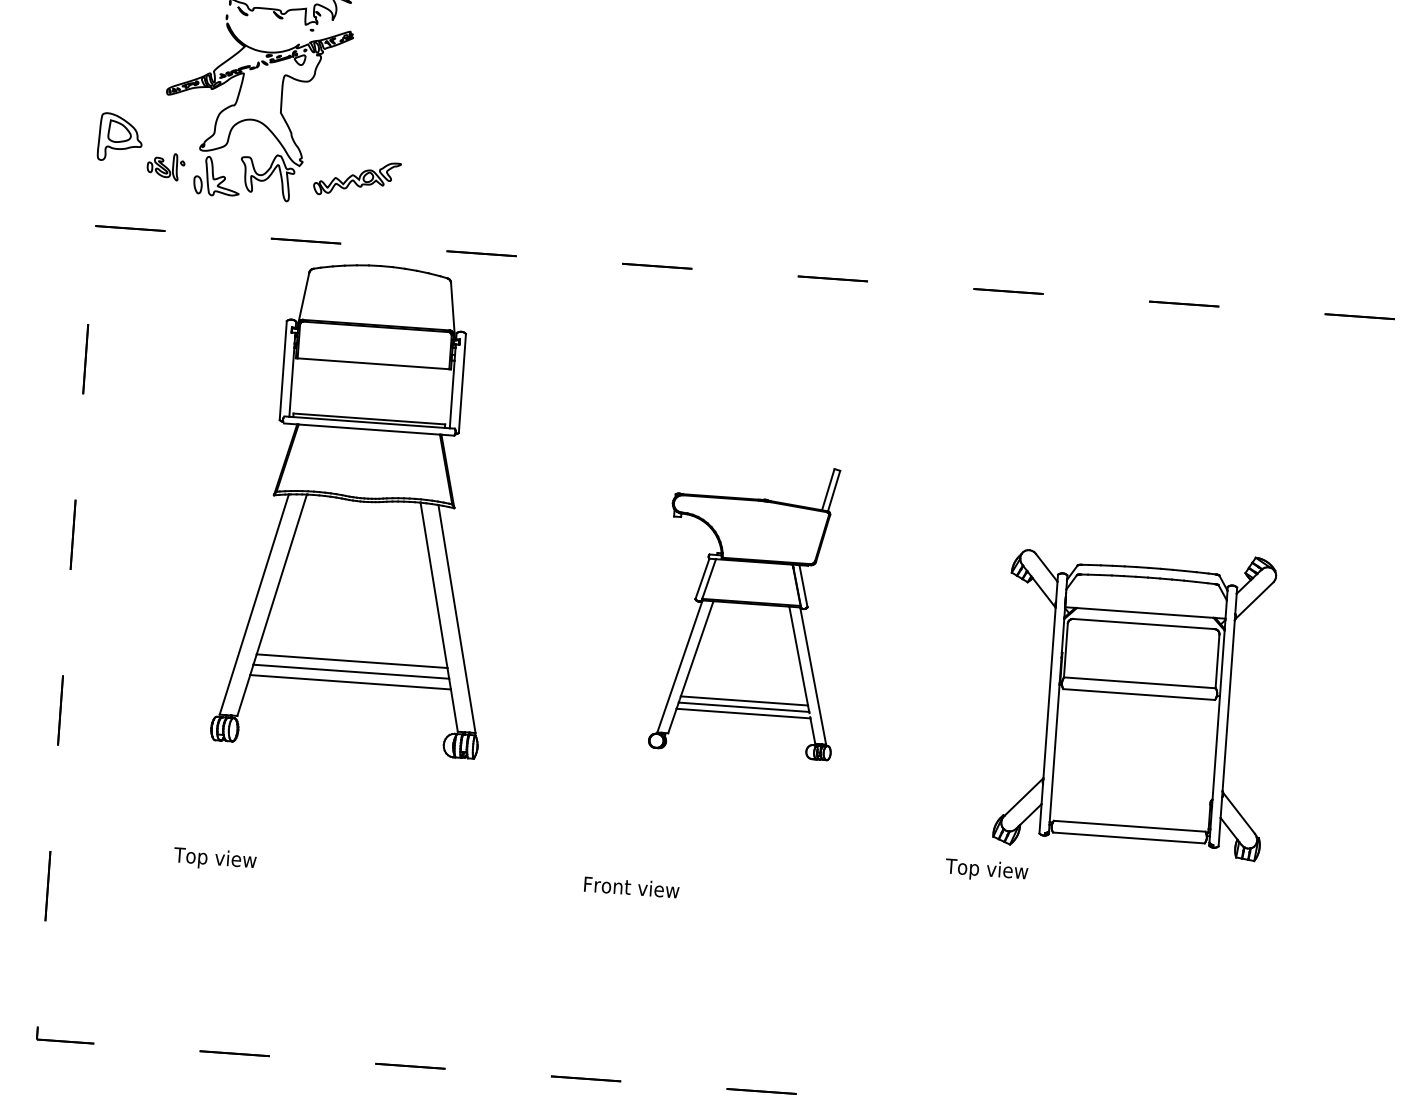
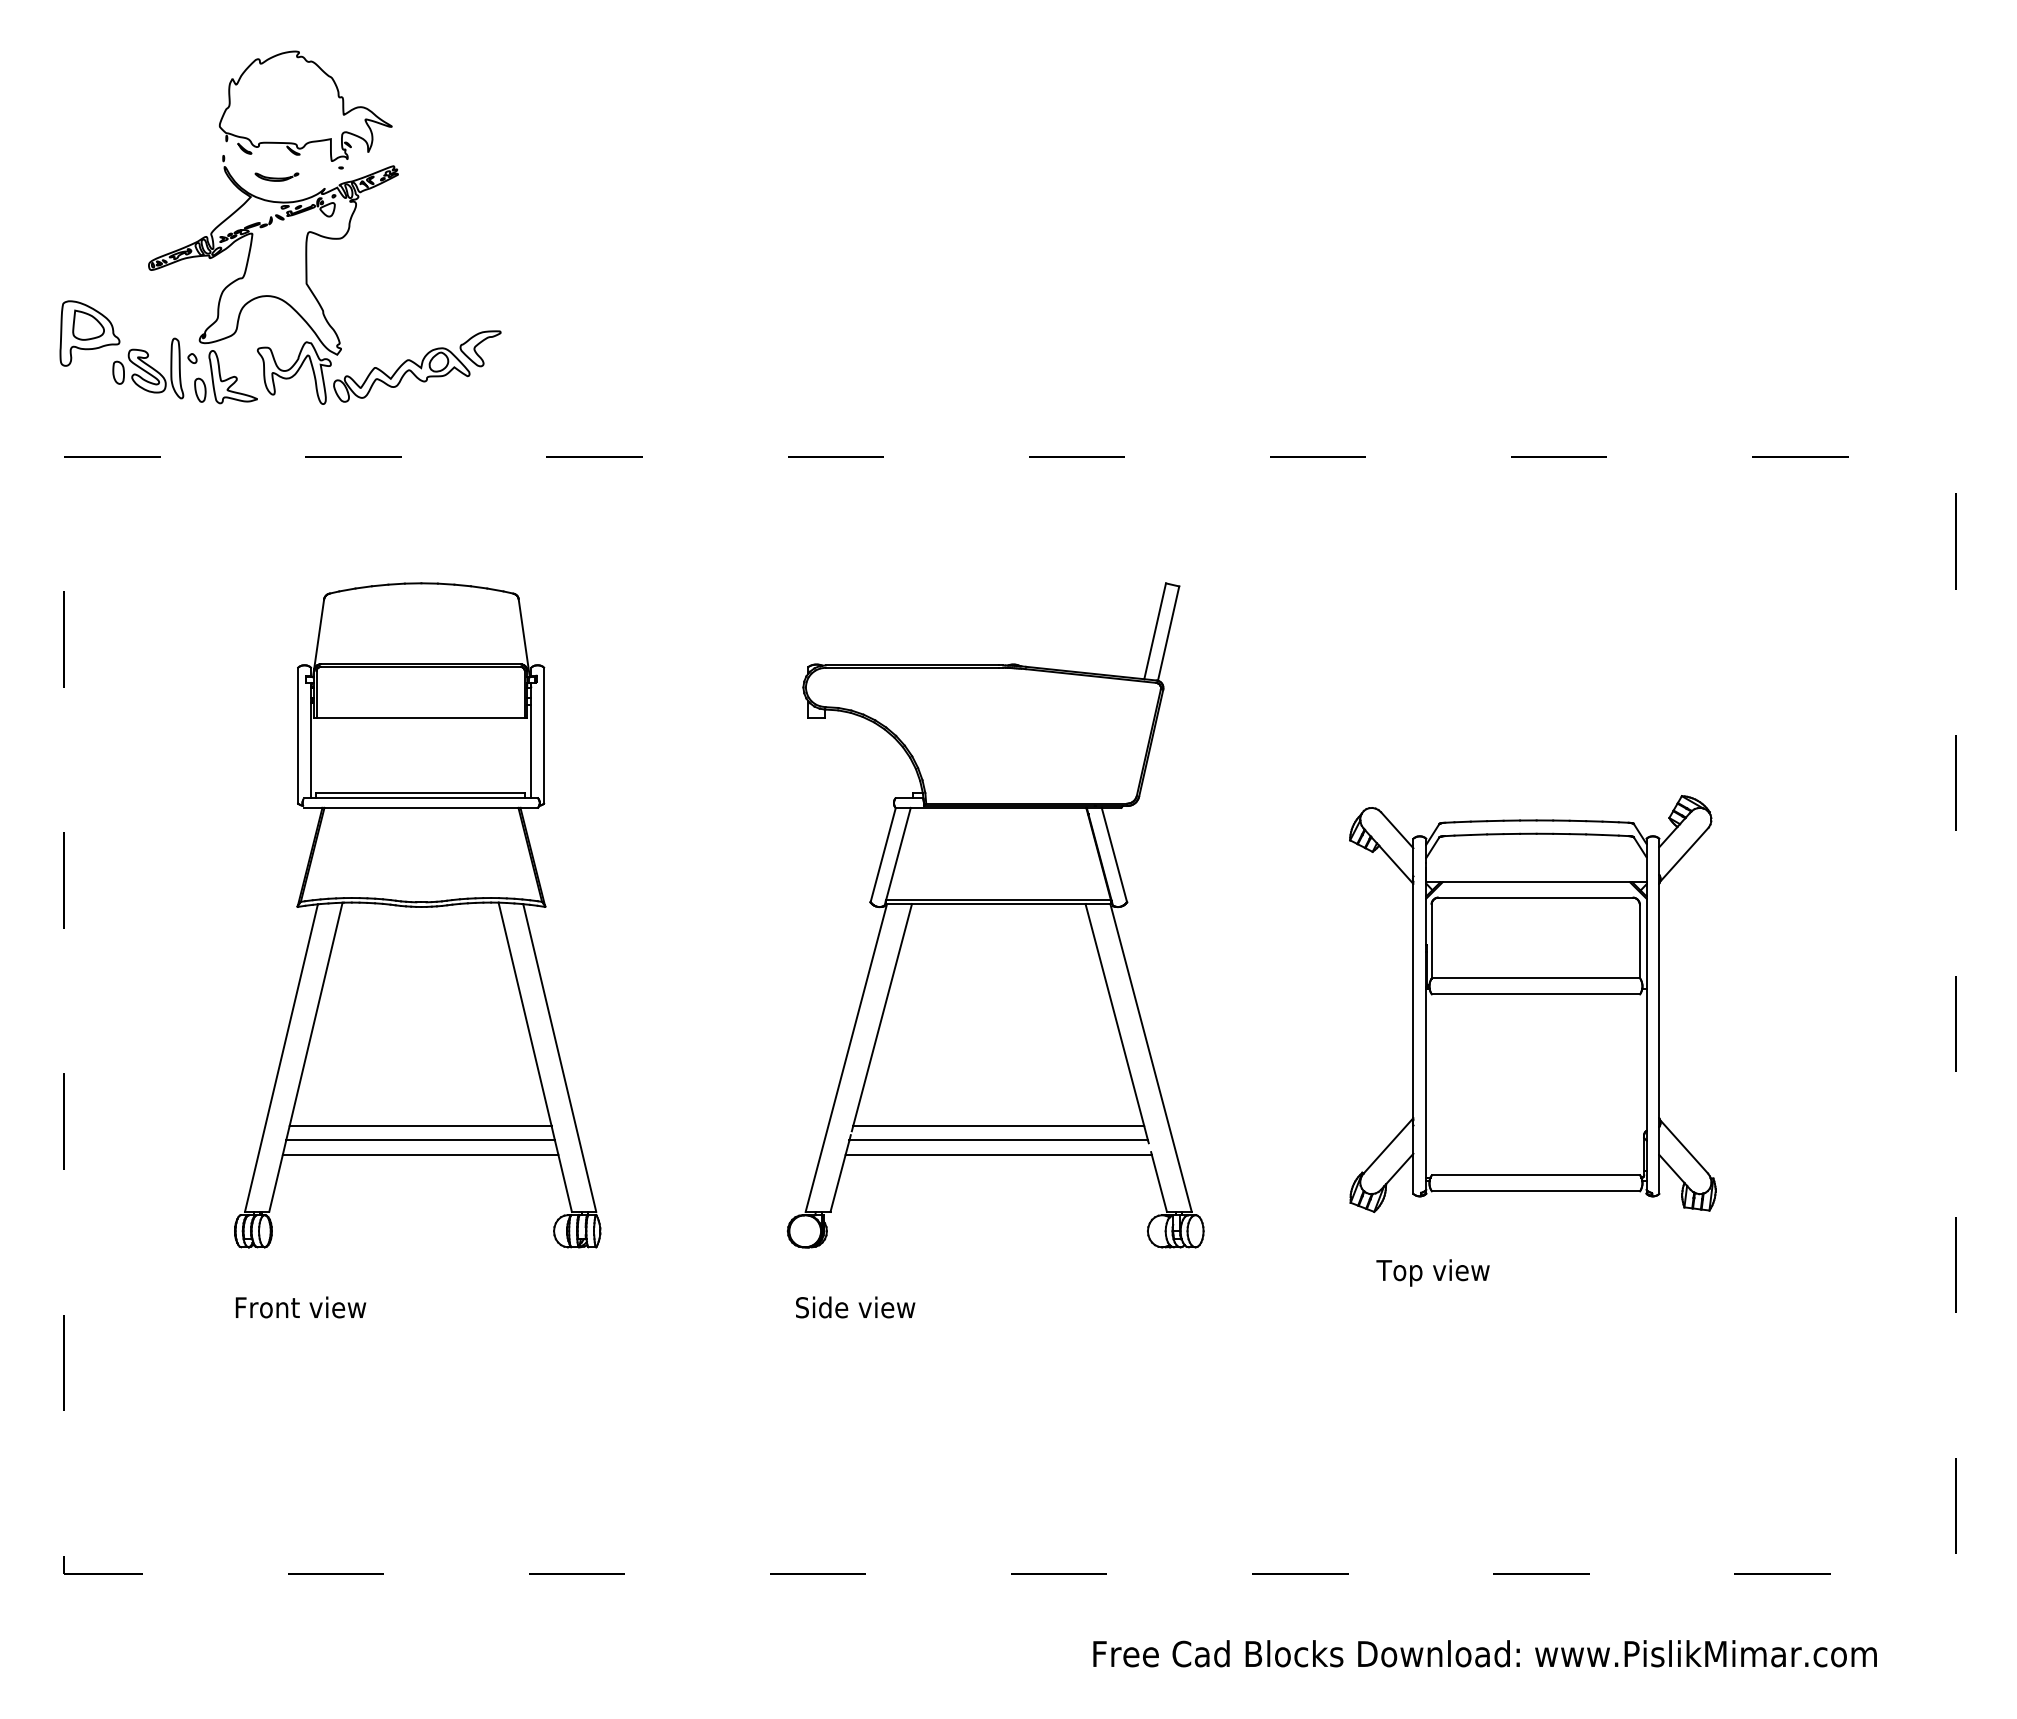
part: (264, 33) -> (276, 176), added
part: (165, 166) -> (154, 368), size x1.67
part: (357, 178) -> (417, 366), size x1.43
part: (360, 507) -> (417, 915), moved
part: (749, 608) -> (995, 915), size x1.67
text: (222, 859) -> (299, 1309), Top view -> Front view
text: (986, 870) -> (1432, 1272), moved
text: (631, 887) -> (861, 1307), Front view -> Side view

